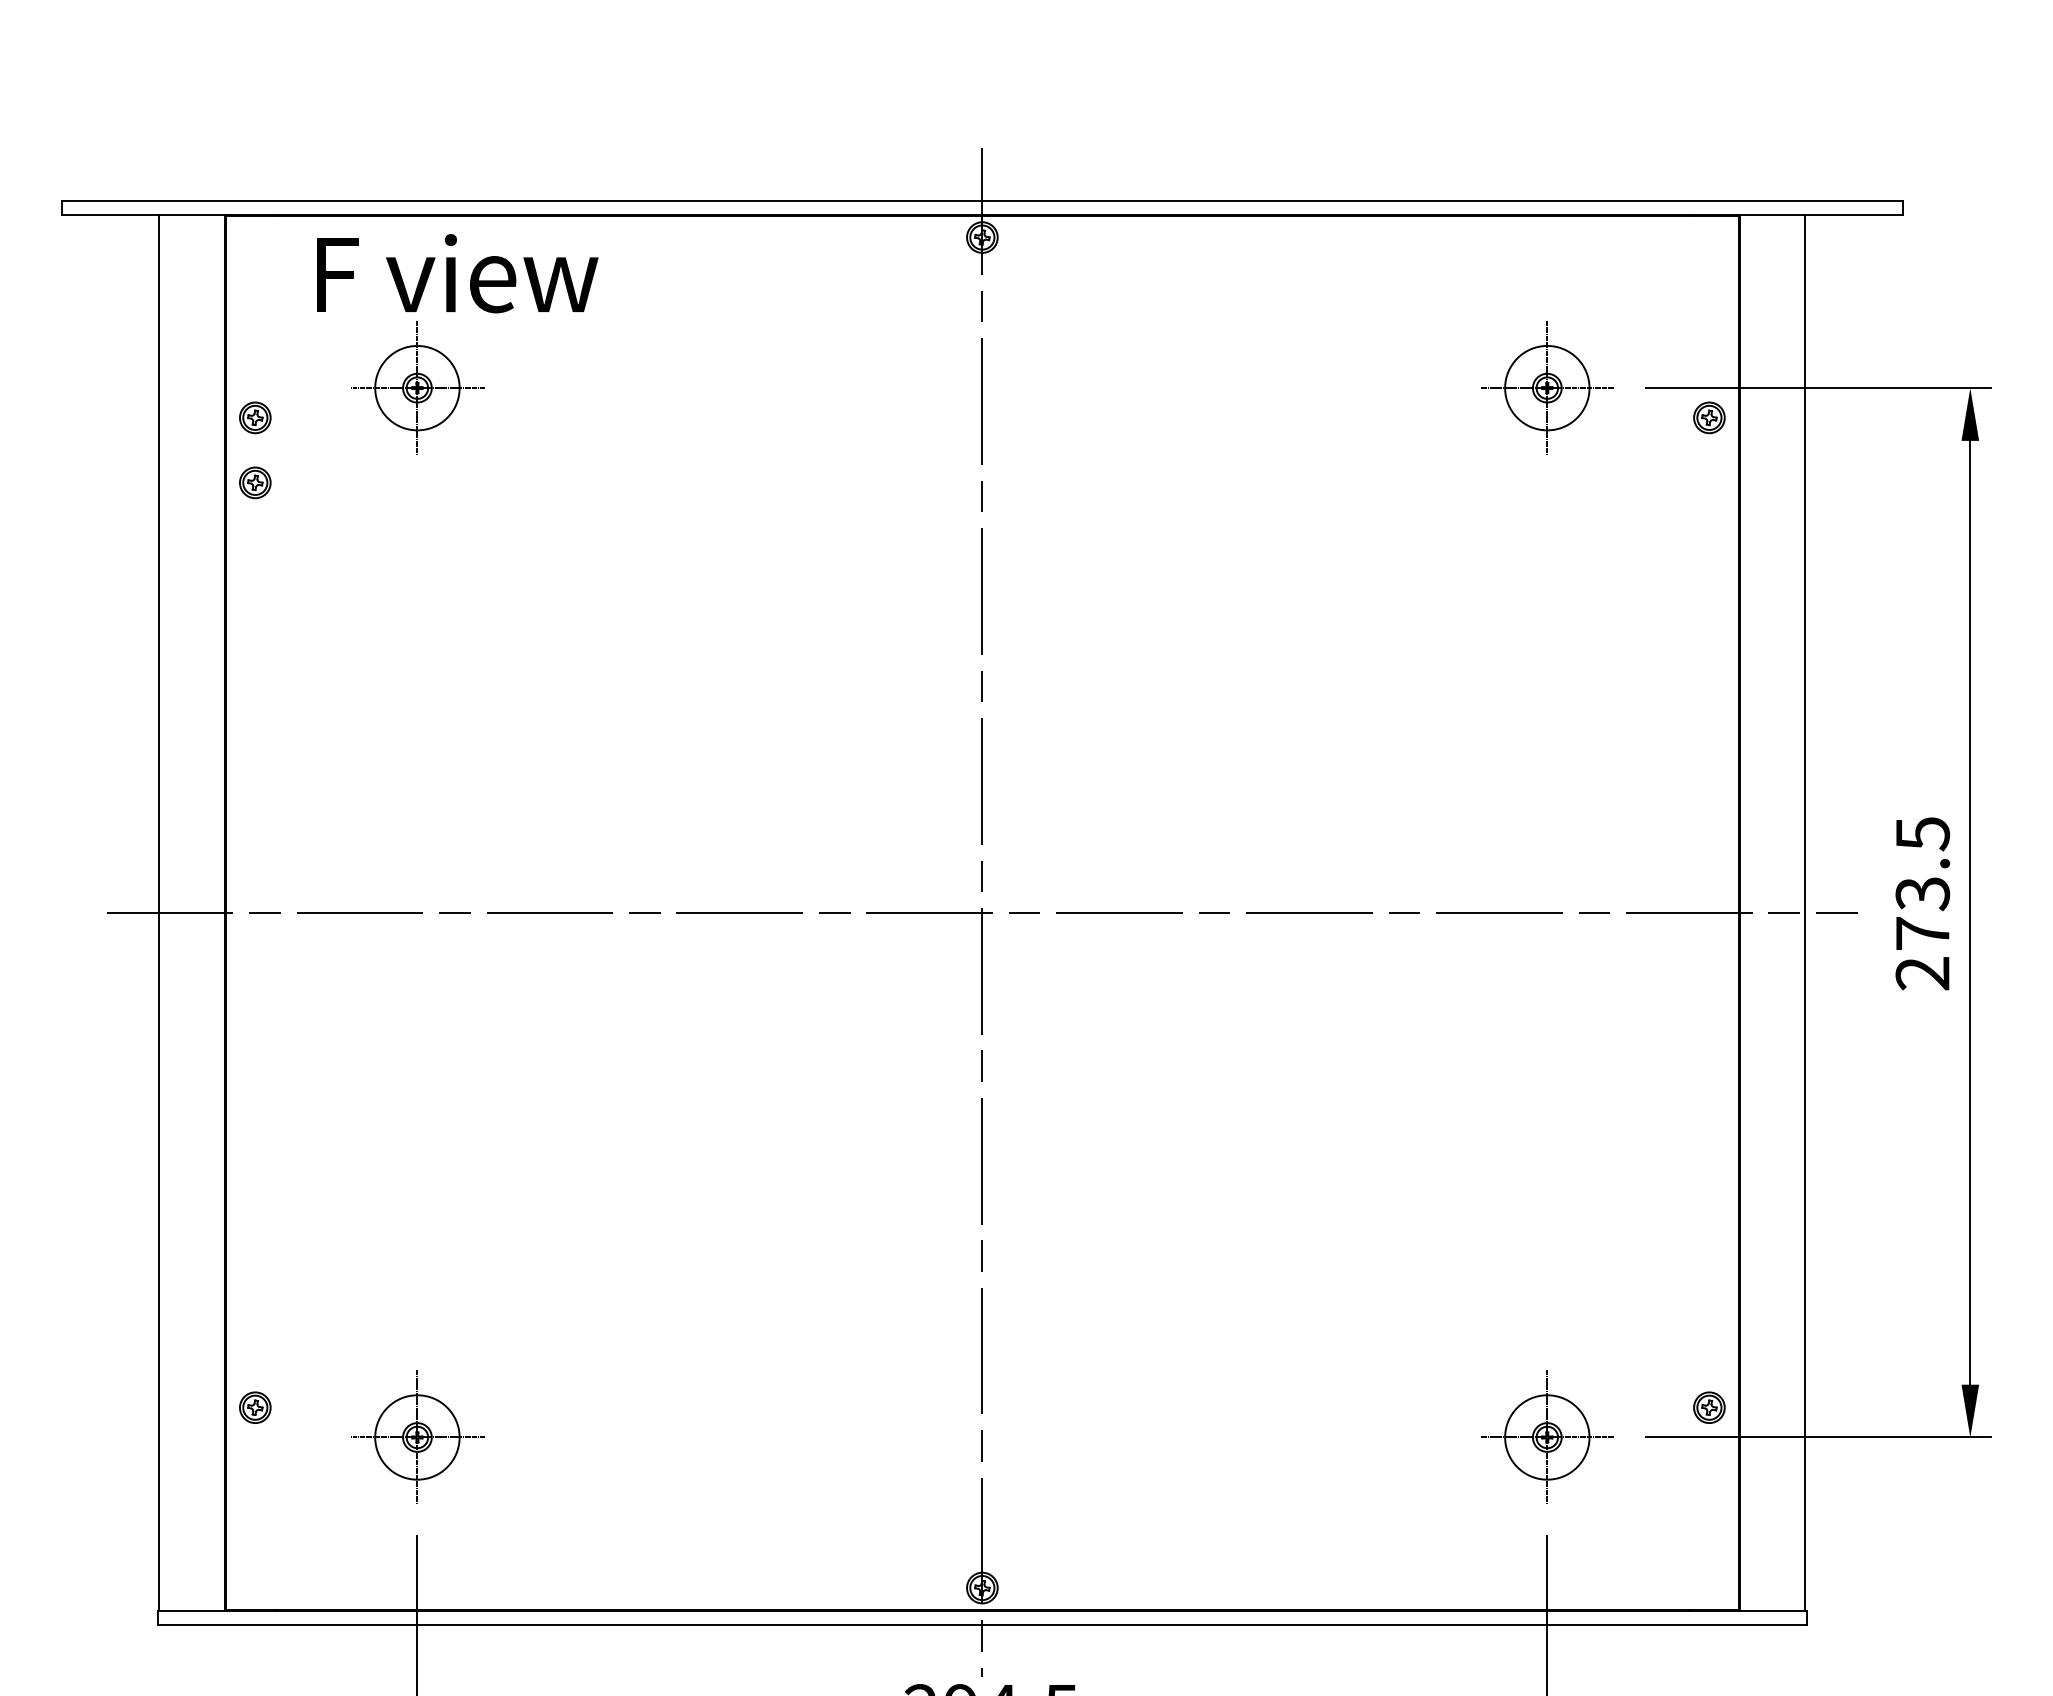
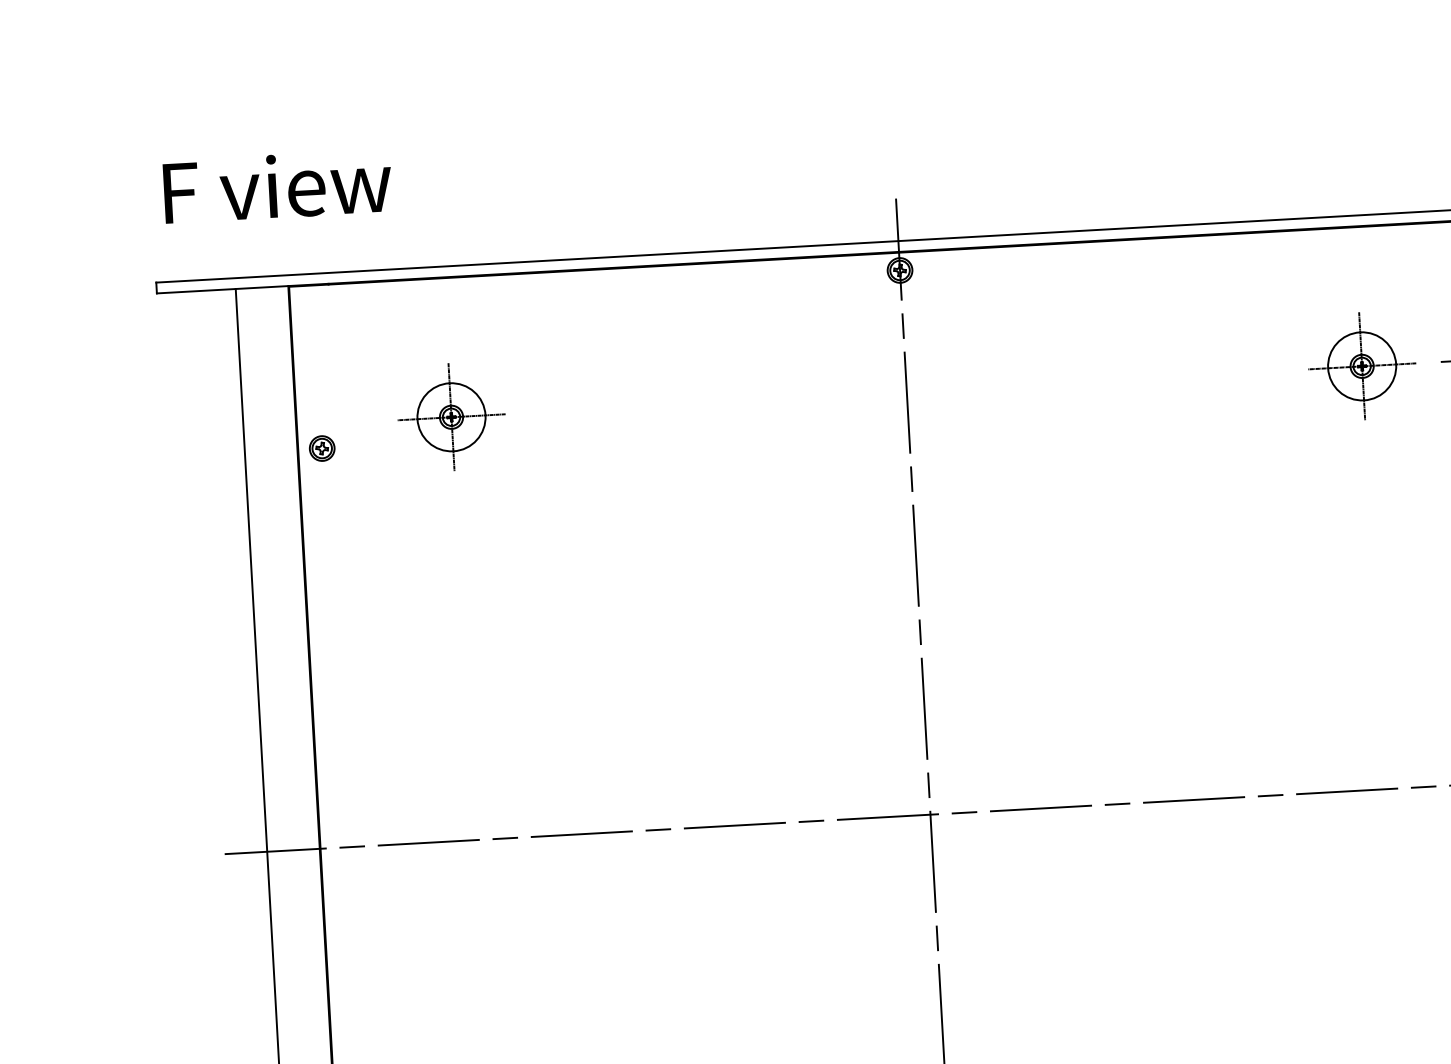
text: (457, 273) -> (277, 186), moved
part: (255, 482) -> (325, 500), removed

